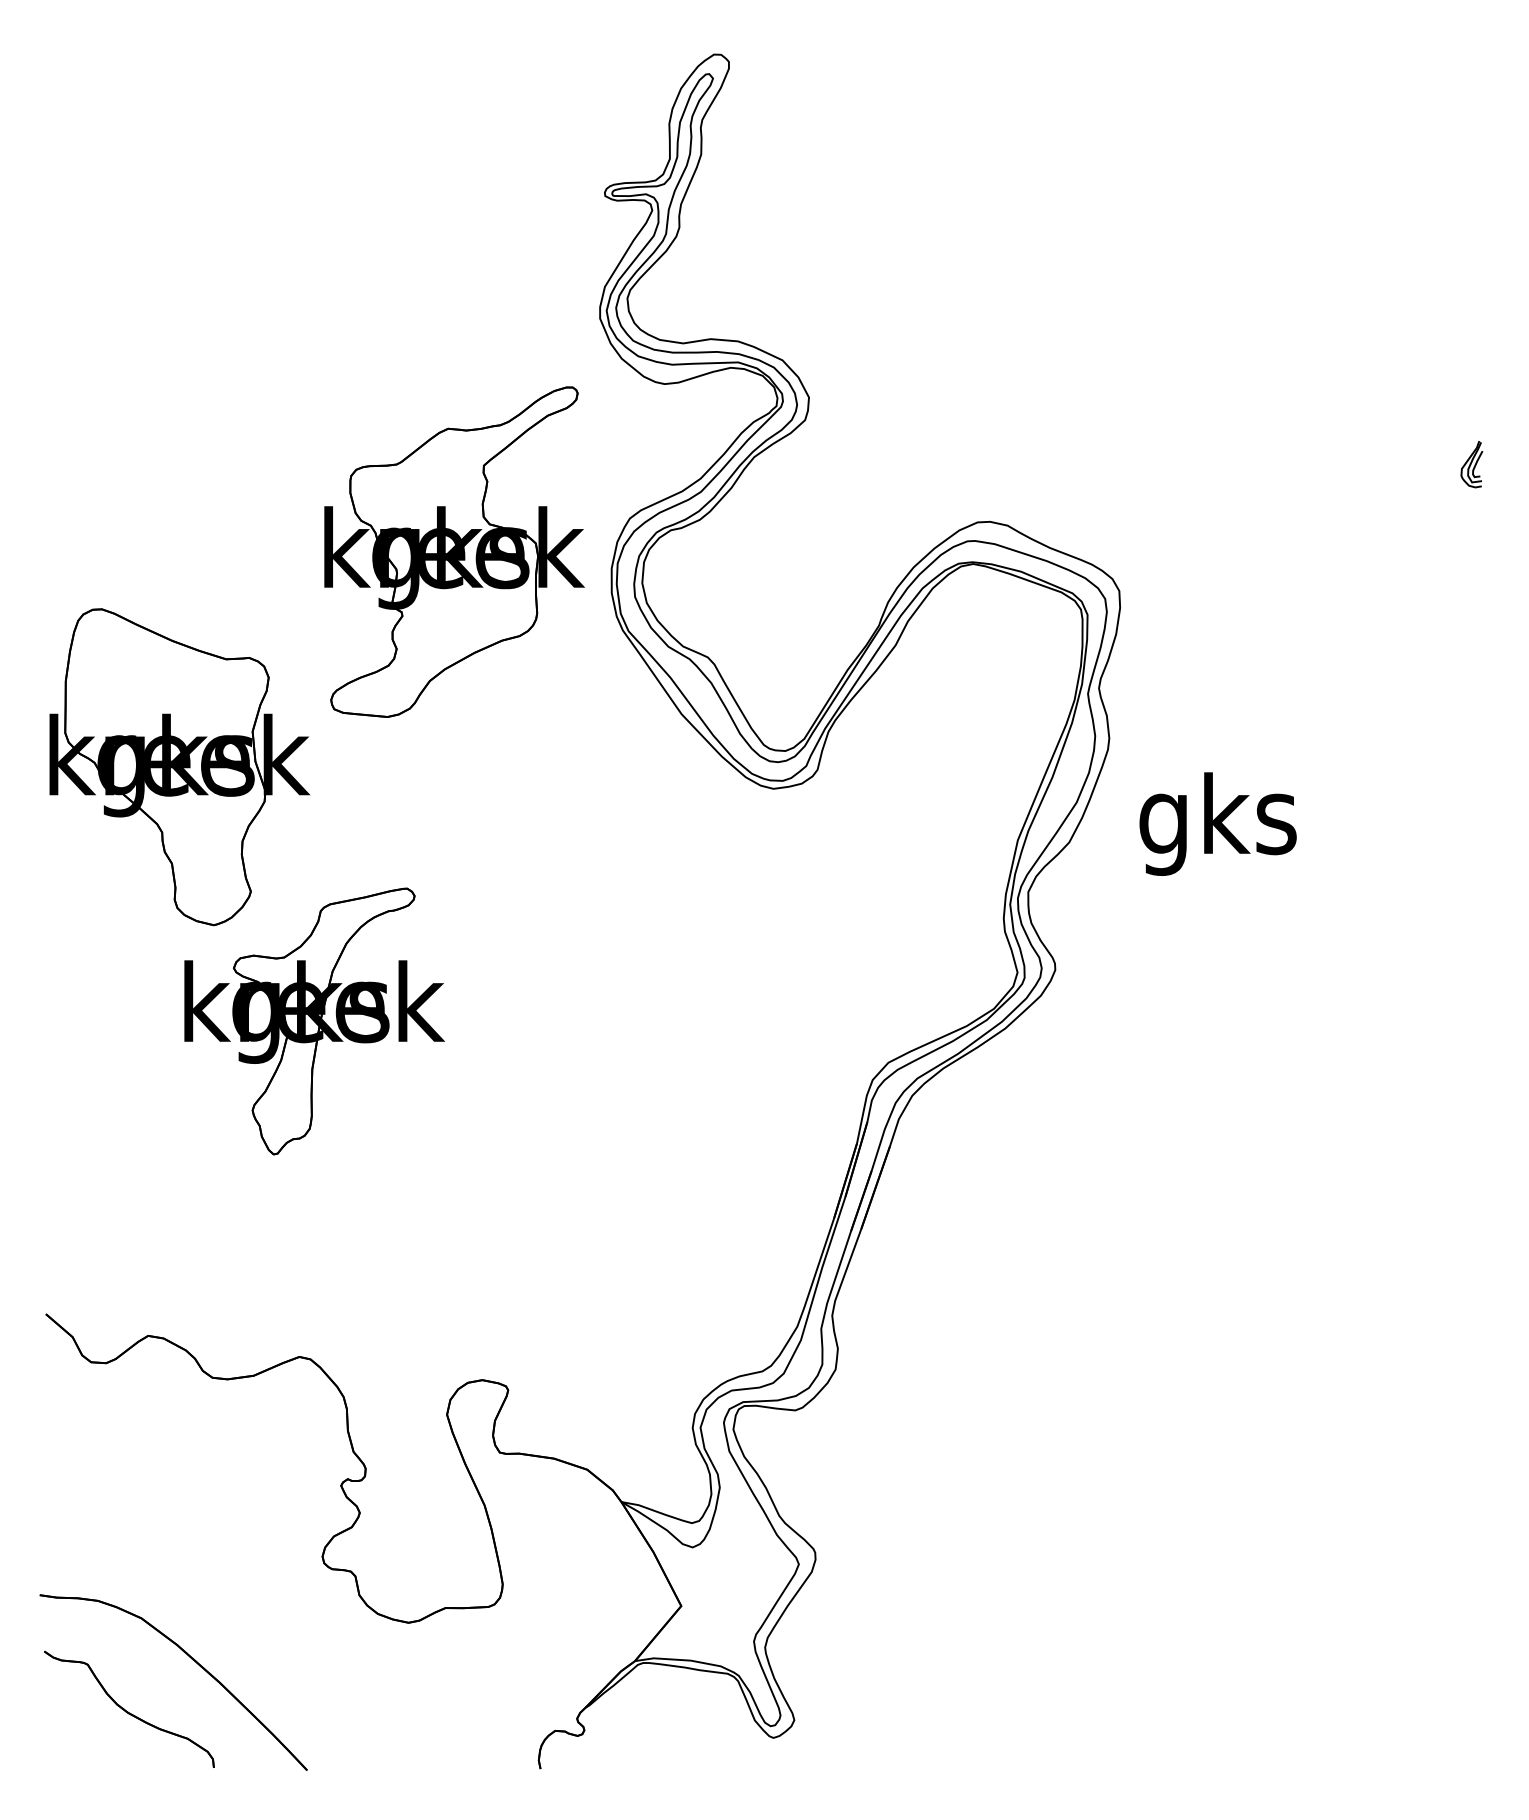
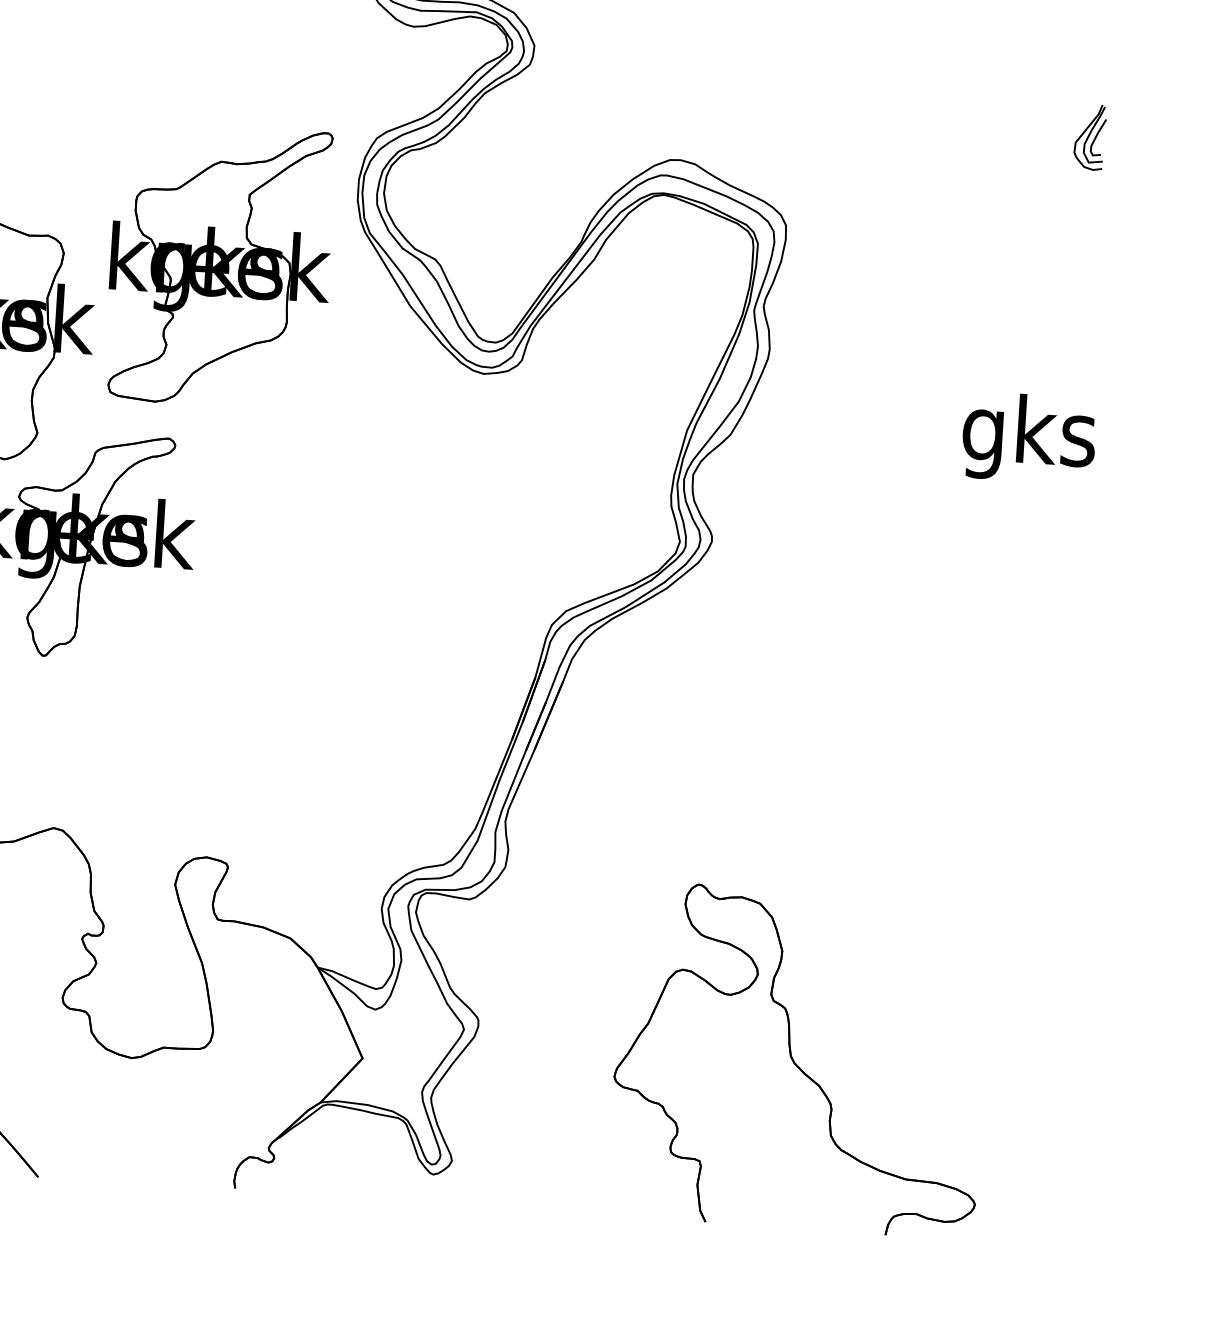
part: (1471, 464) -> (1089, 137), size x1.67
part: (454, 551) -> (220, 265), moved
text: (1217, 823) -> (1028, 437), moved
part: (1192, 1578) -> (795, 1062), added

